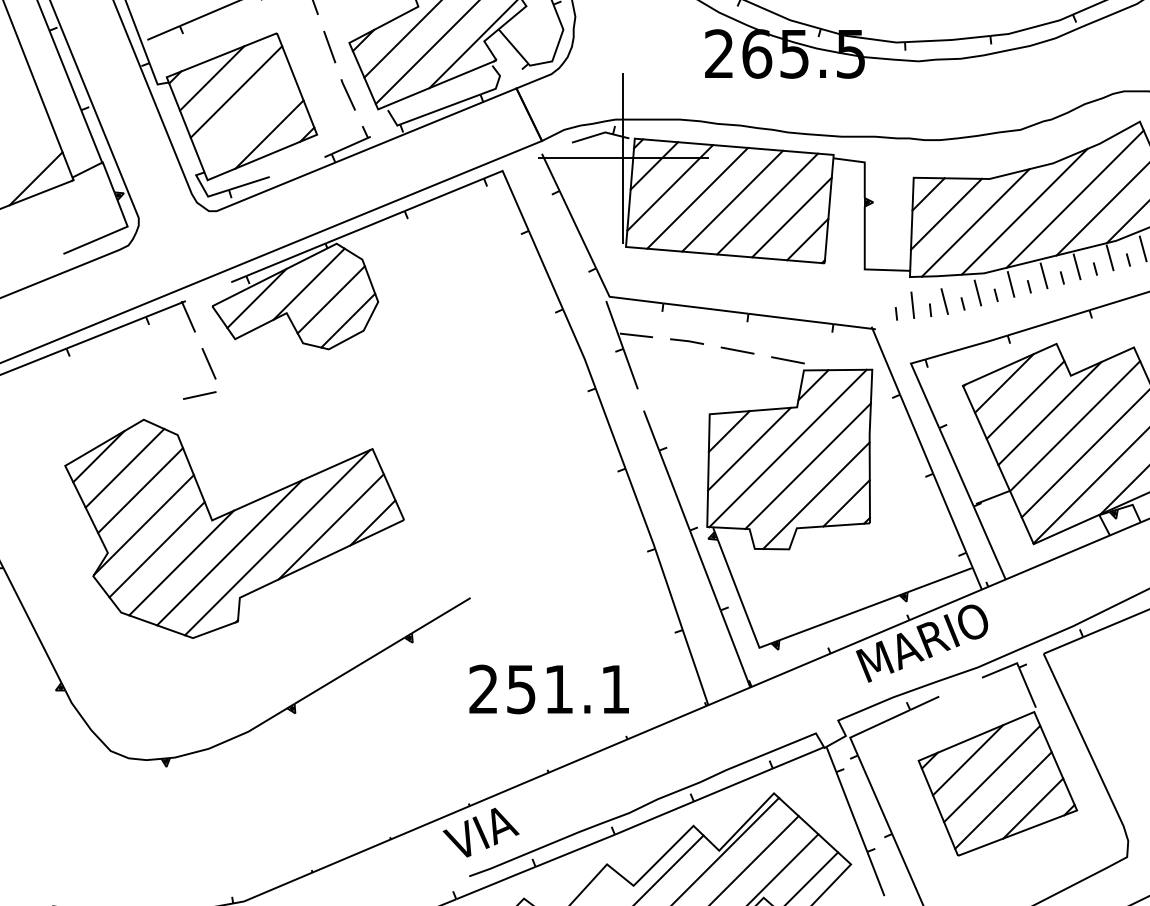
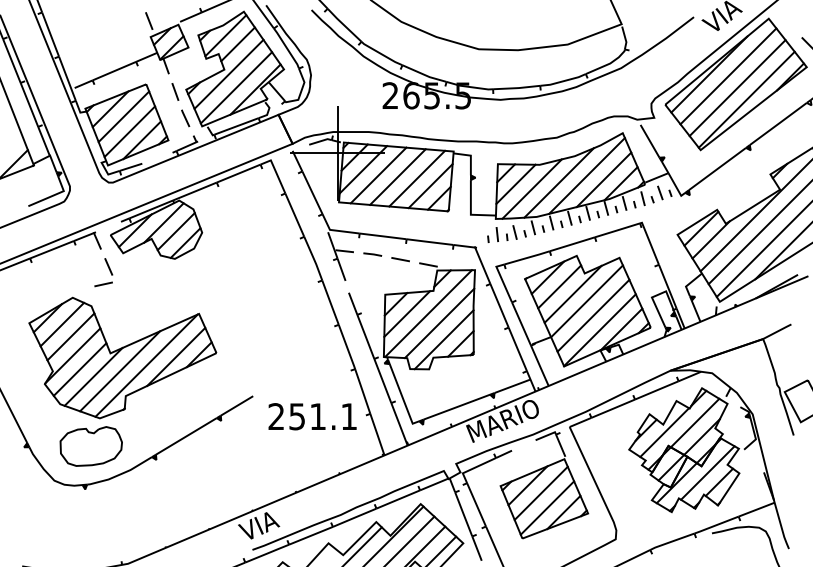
line: (246, 118) -> (129, 131), added
part: (175, 689) -> (90, 446), added
text: (548, 689) -> (312, 416), moved

